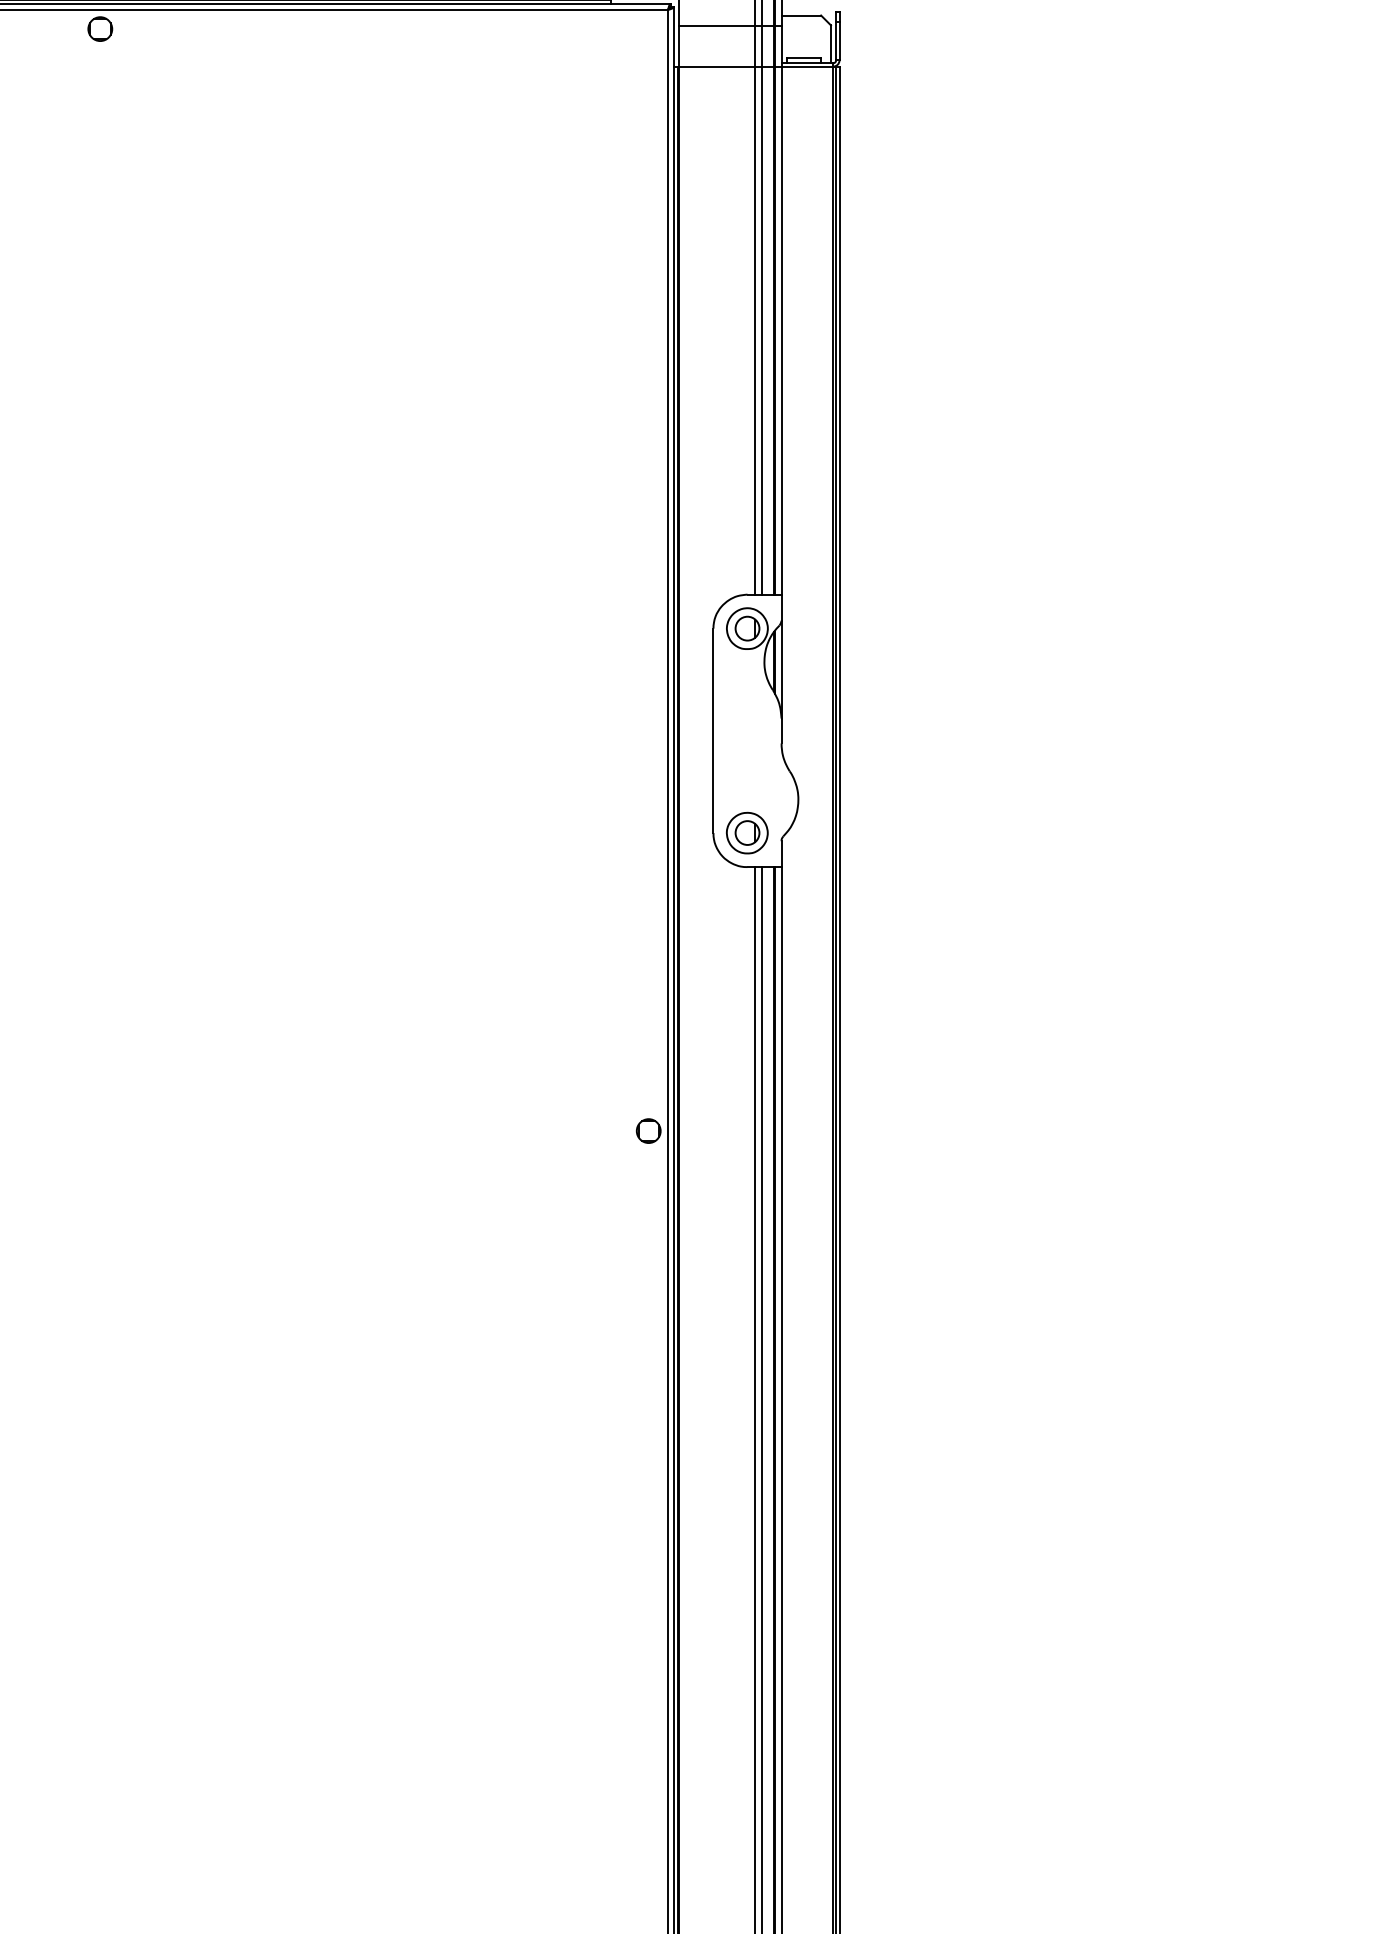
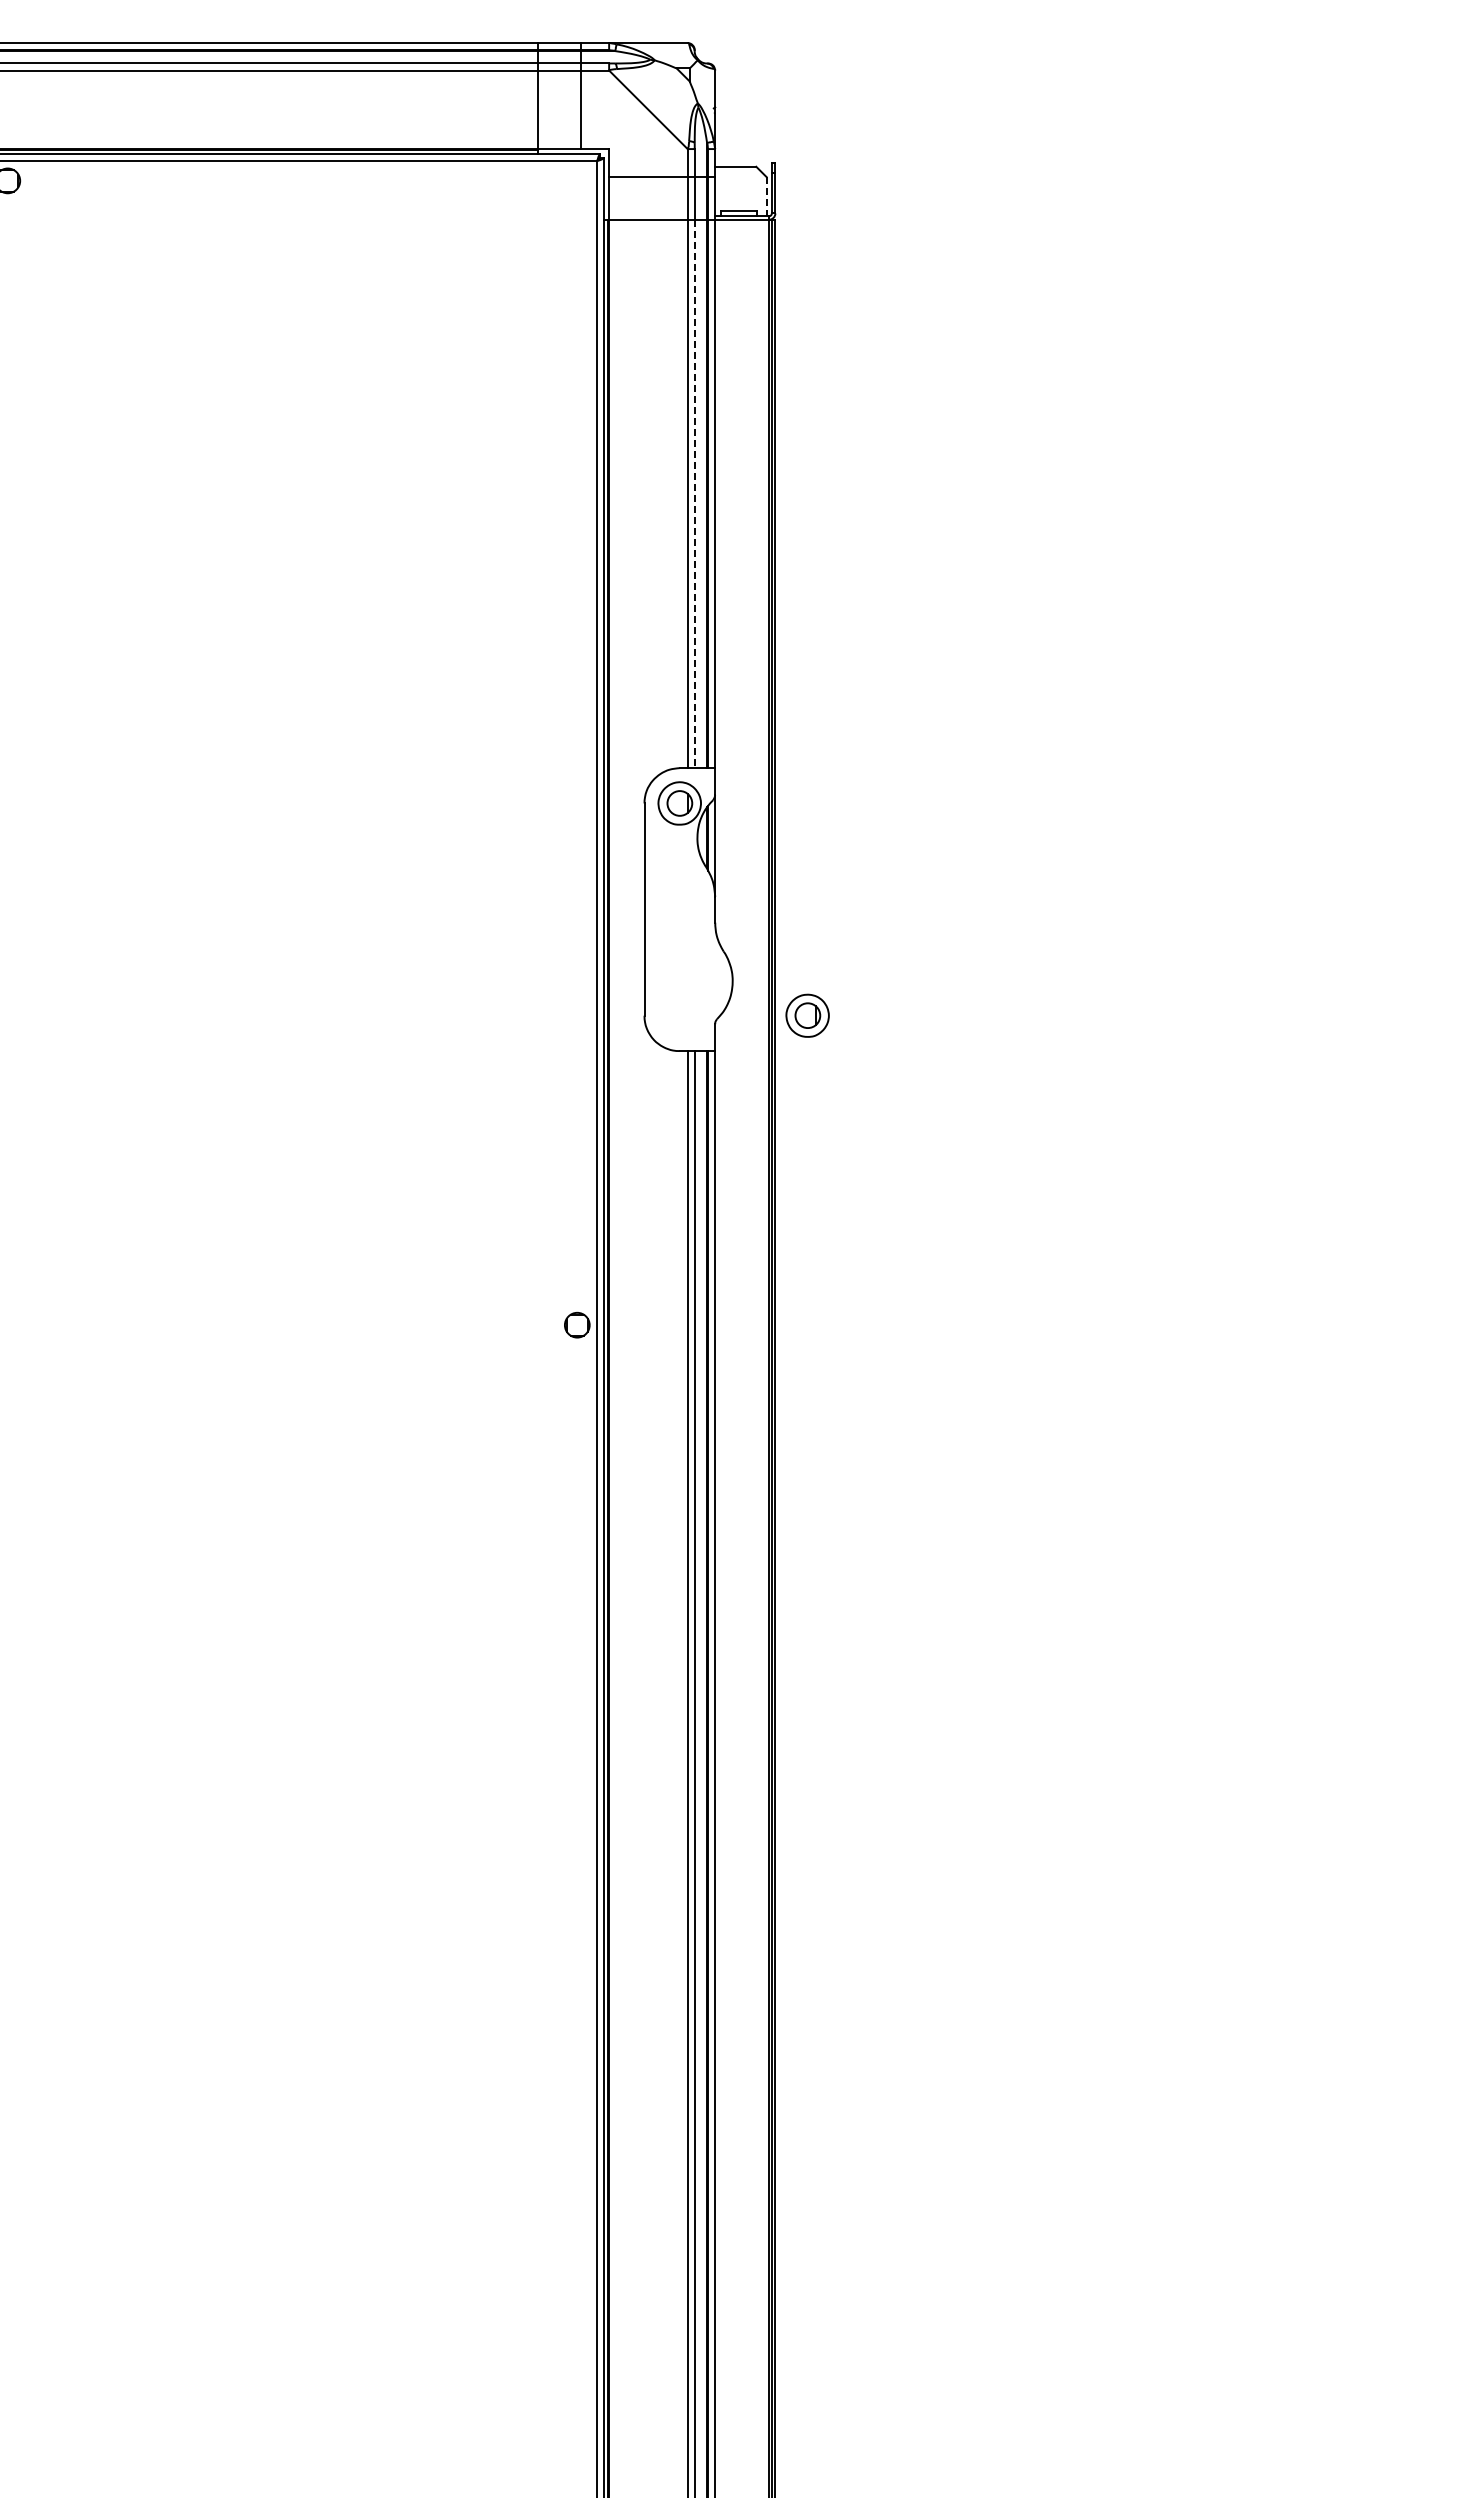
line: (830, 44) -> (766, 196), solid -> dashed
line: (761, 331) -> (694, 494), solid -> dashed
part: (747, 832) -> (807, 1015), moved

